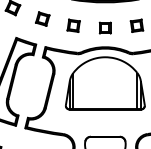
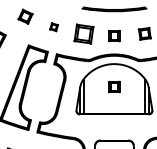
part: (42, 18) -> (53, 26), size x0.6
part: (73, 25) -> (83, 33), size x1.6
part: (105, 80) -> (114, 86), added

